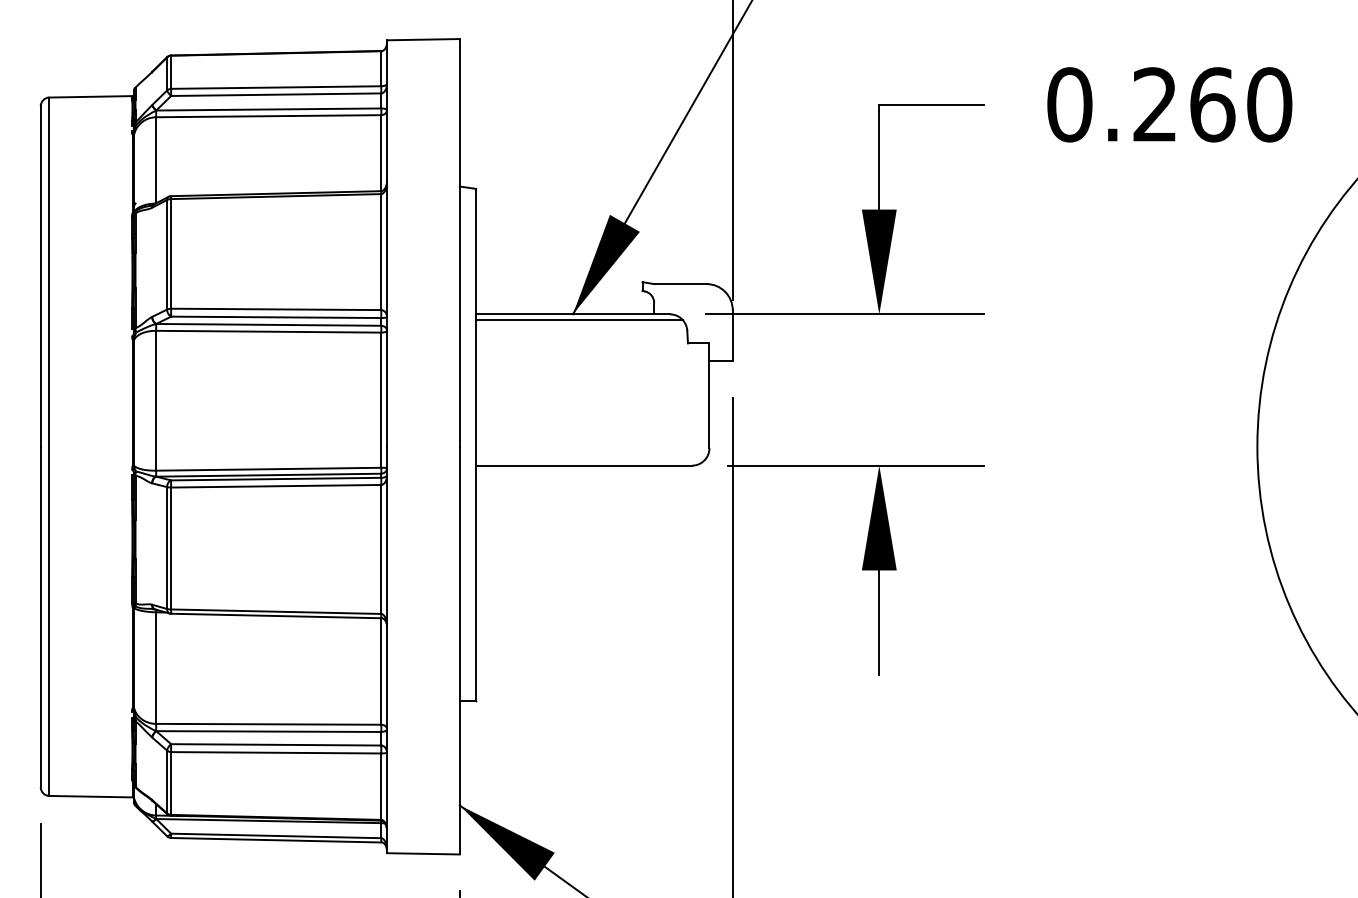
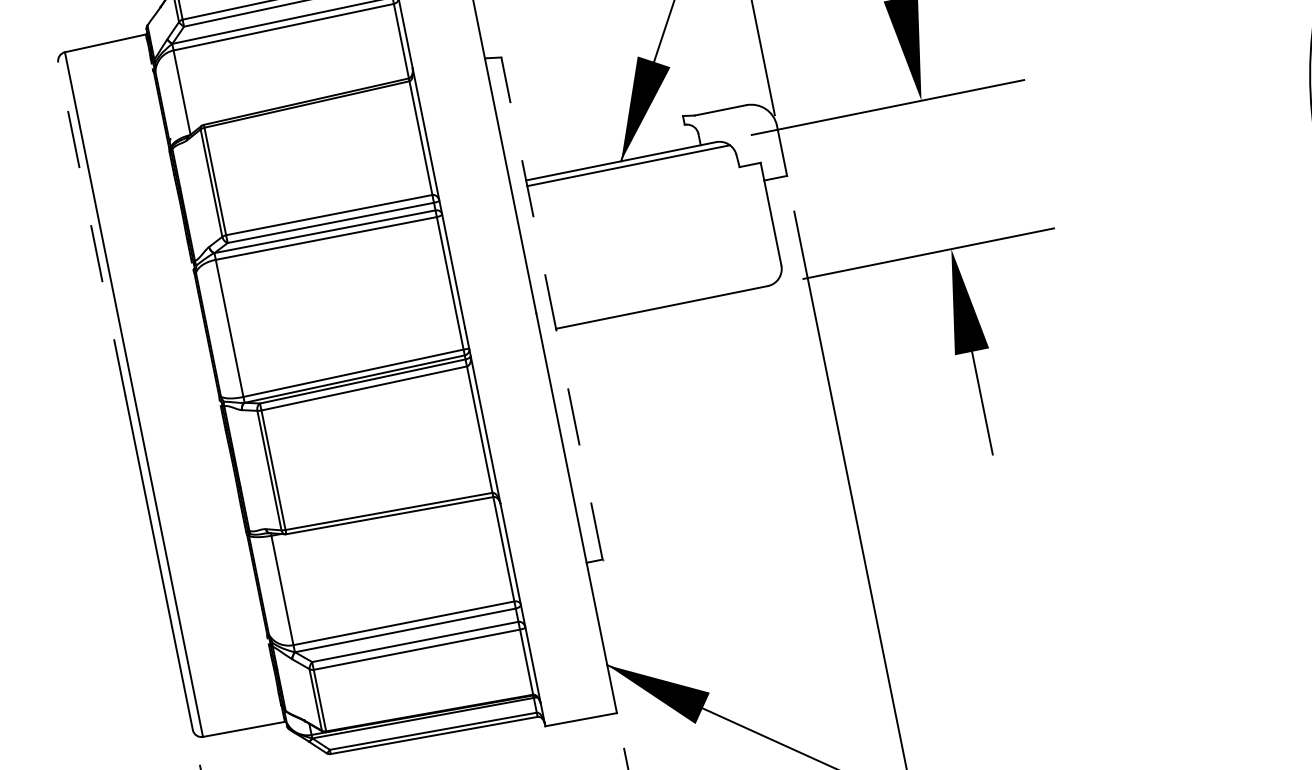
line: (40, 276) -> (91, 229), solid -> dashed
line: (476, 444) -> (552, 307), solid -> dashed

